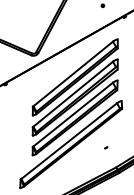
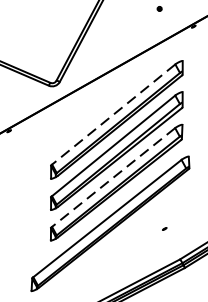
line: (72, 74) -> (112, 115), solid -> dashed
line: (73, 114) -> (114, 177), solid -> dashed

